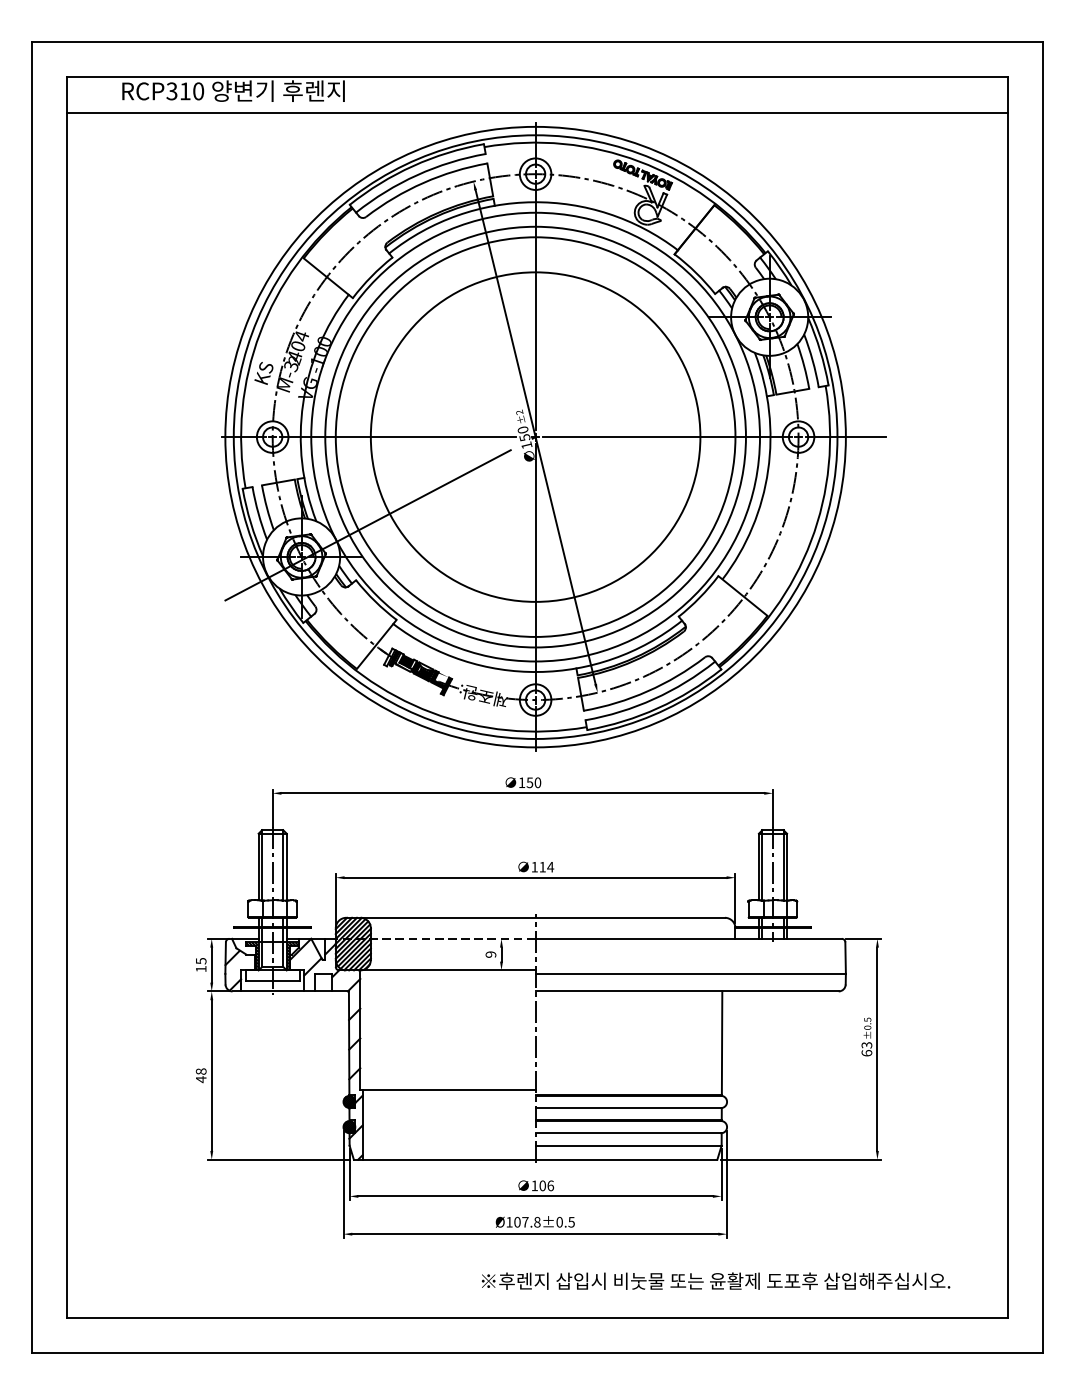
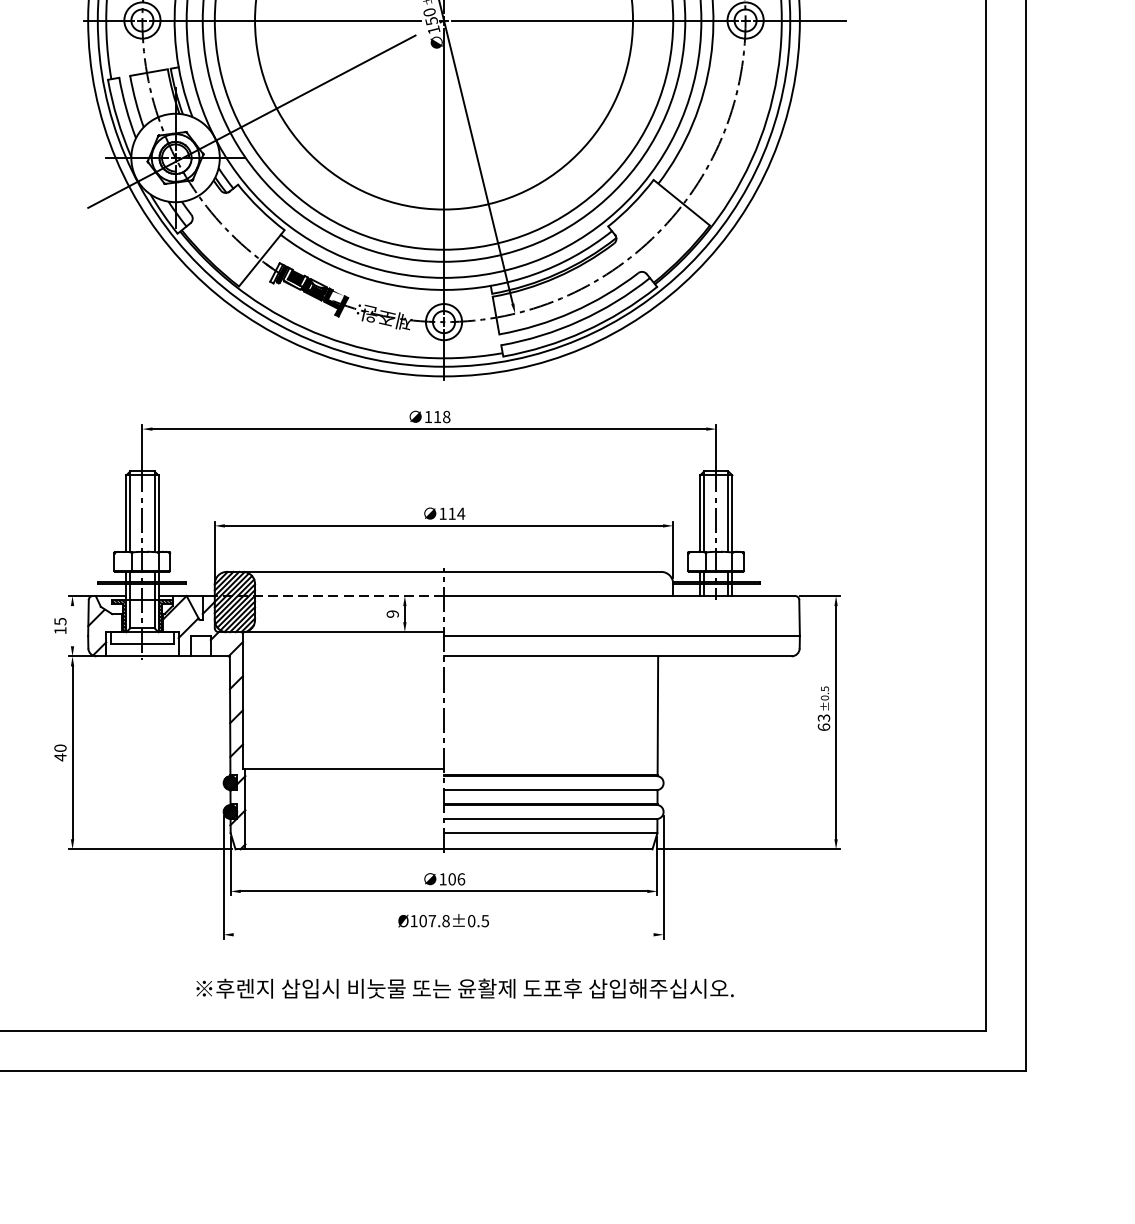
text: (533, 782) -> (441, 416), 150 -> 118
line: (211, 964) -> (72, 625), removed
text: (201, 1071) -> (60, 748), 48 -> 40
line: (535, 1234) -> (443, 935), removed
text: (715, 1280) -> (464, 987), moved

